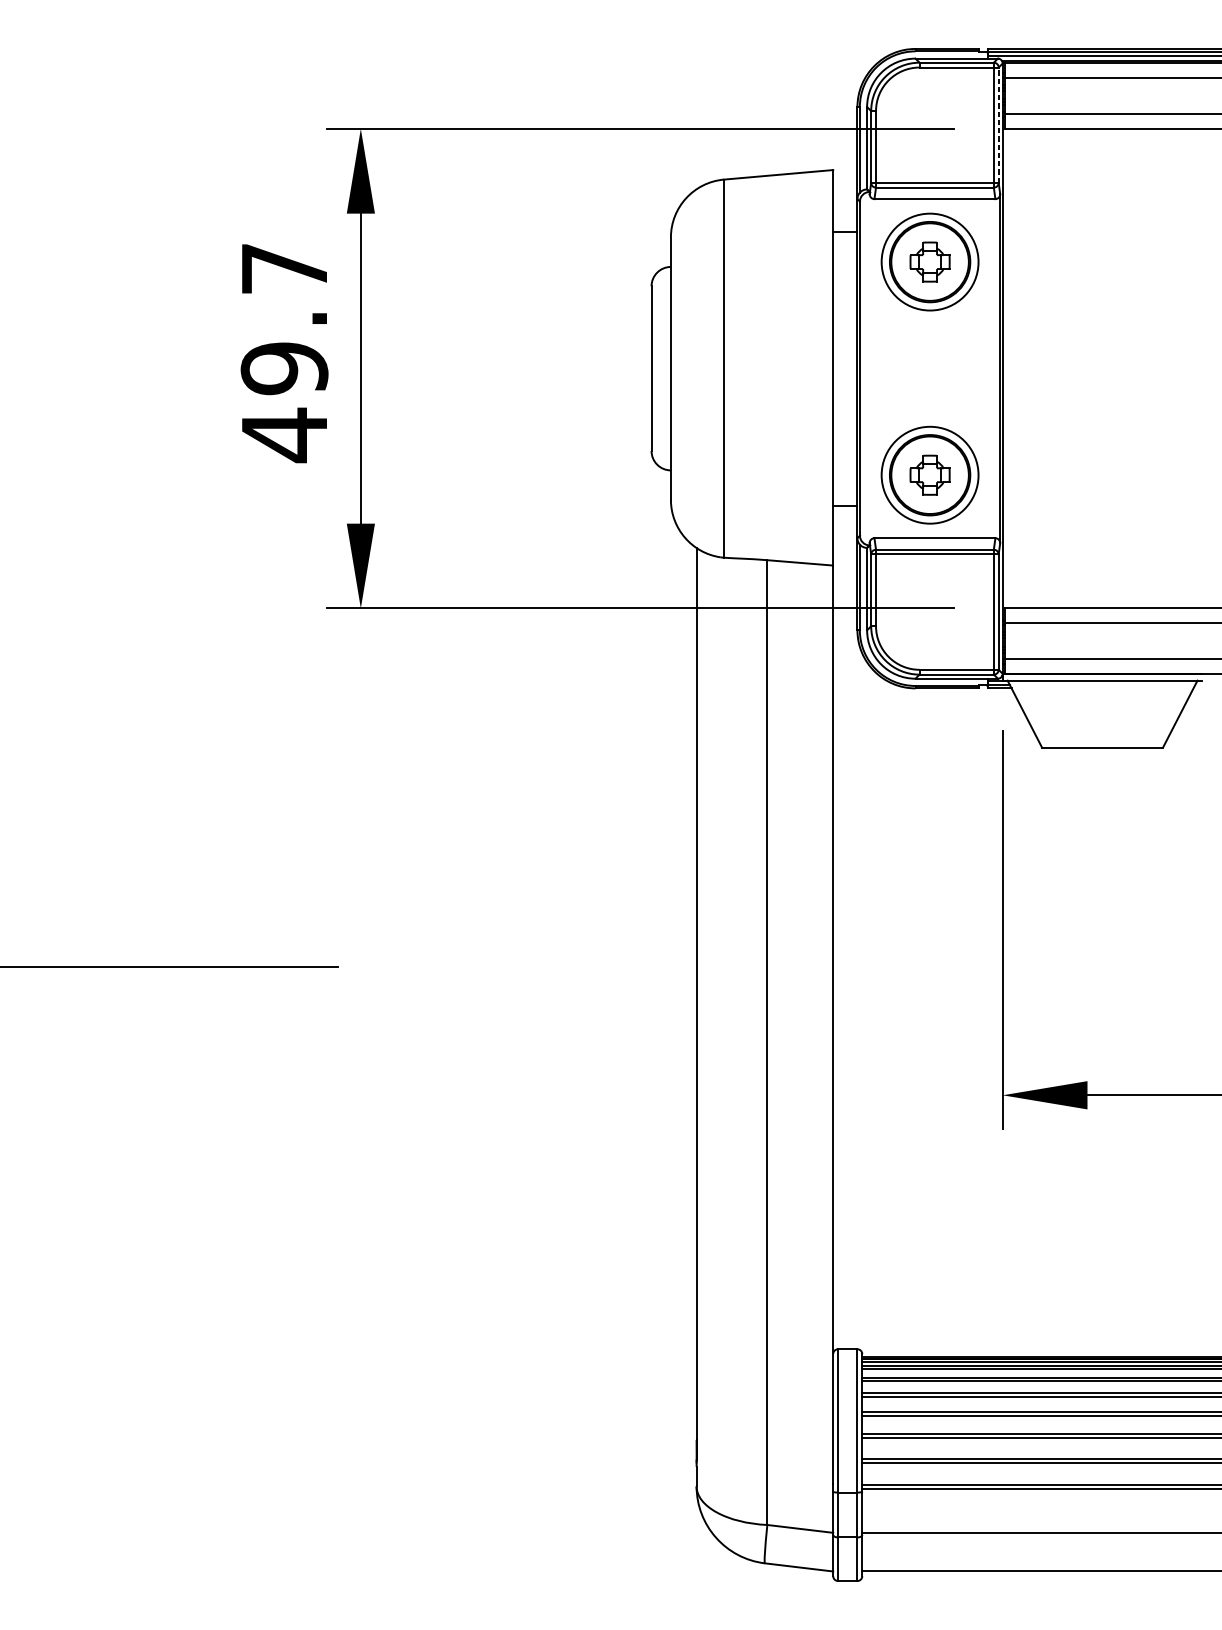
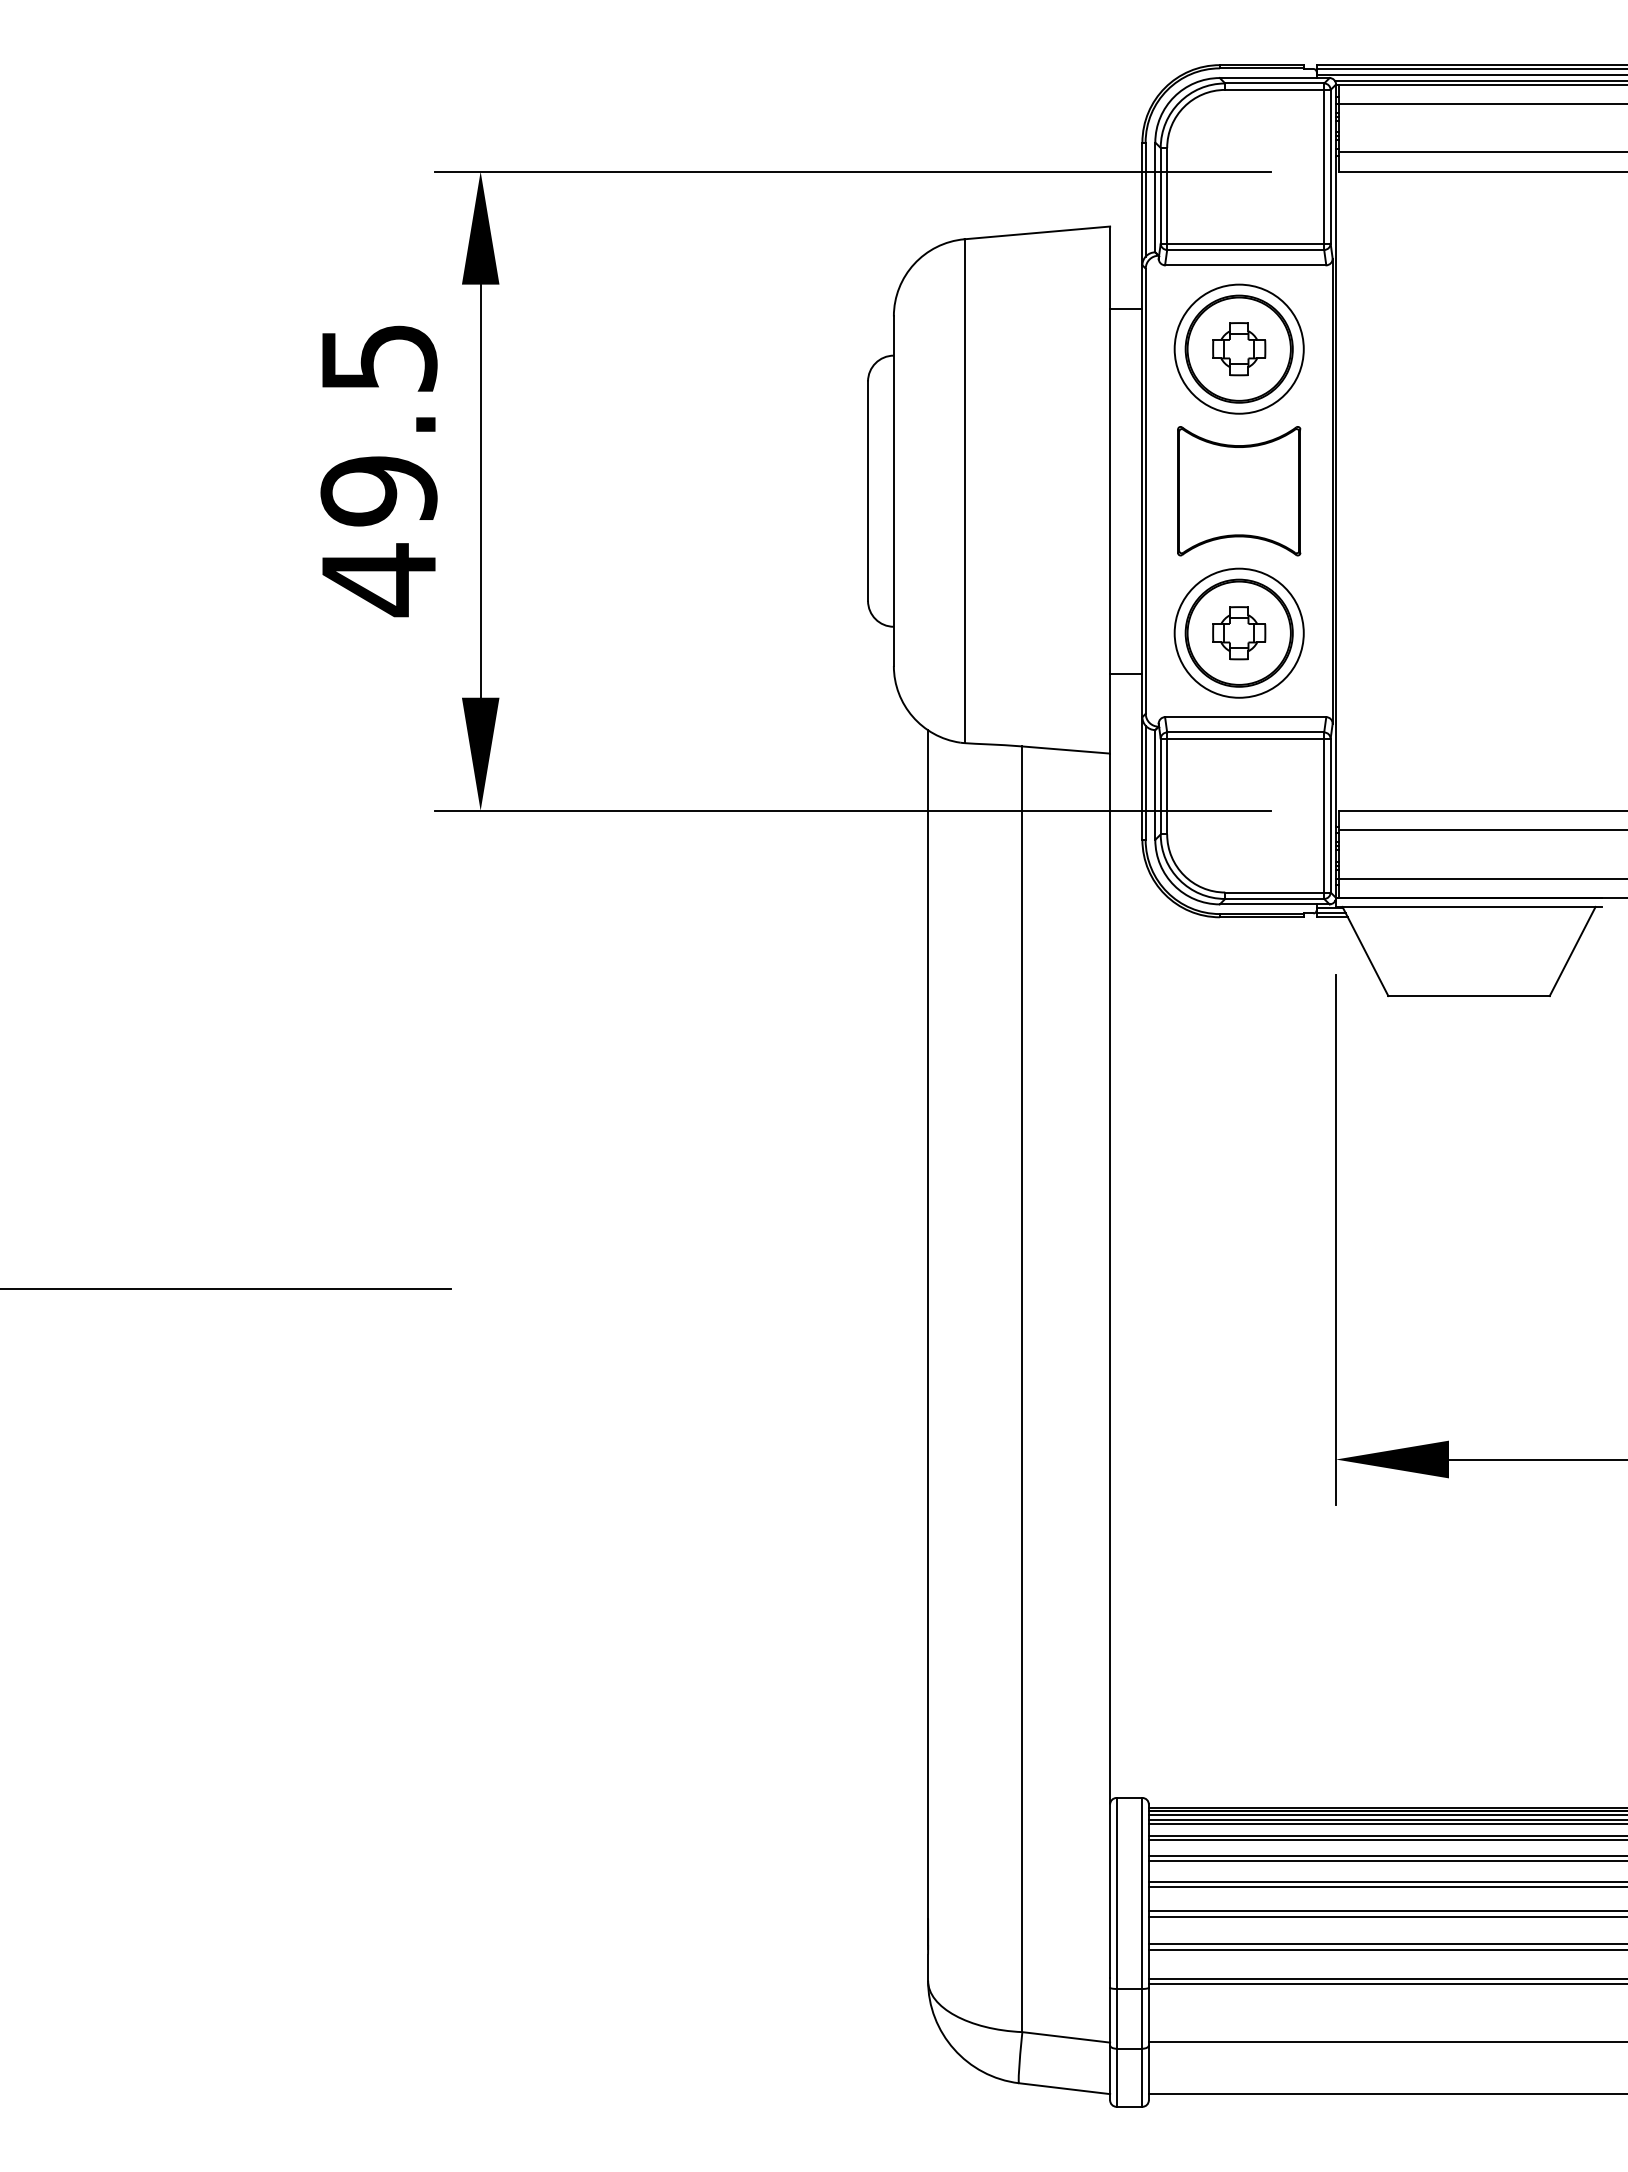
line: (998, 125) -> (1330, 166), dashed -> solid
text: (284, 269) -> (379, 358), 49.7 -> 49.5
part: (930, 368) -> (1239, 491), added

